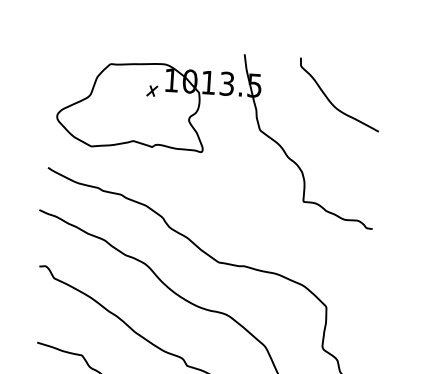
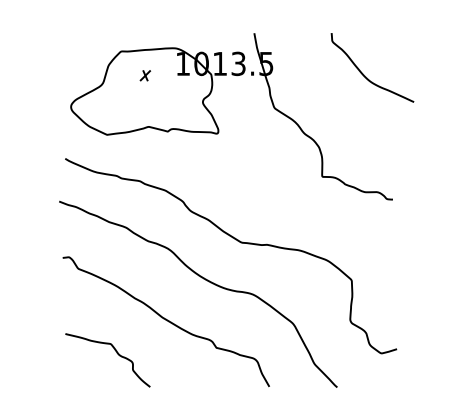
part: (151, 90) -> (144, 75), moved
curve: (331, 101) -> (364, 74), moved

